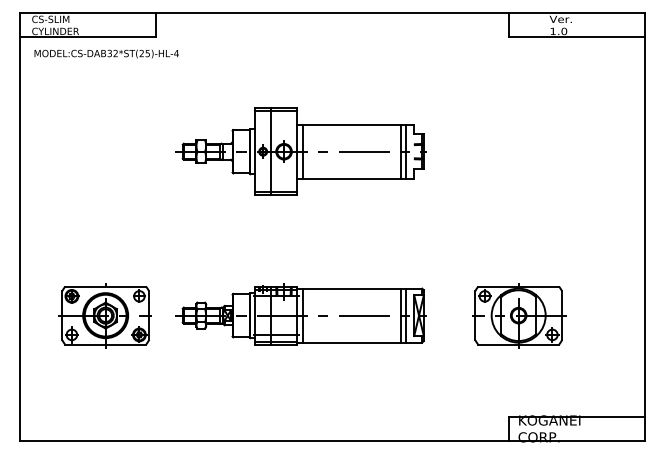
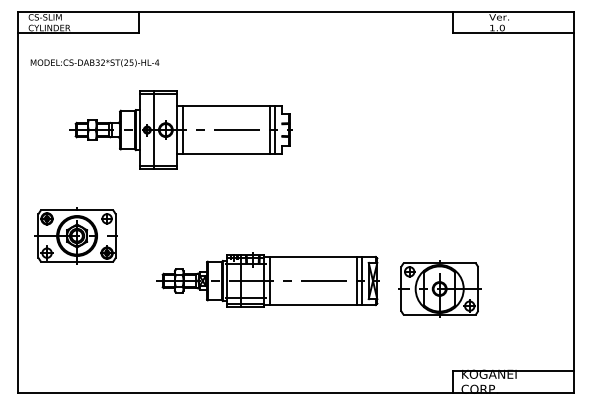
text: (106, 53) -> (94, 62), moved
part: (300, 151) -> (180, 129), moved
part: (103, 315) -> (75, 235), moved
part: (518, 315) -> (439, 288), moved

